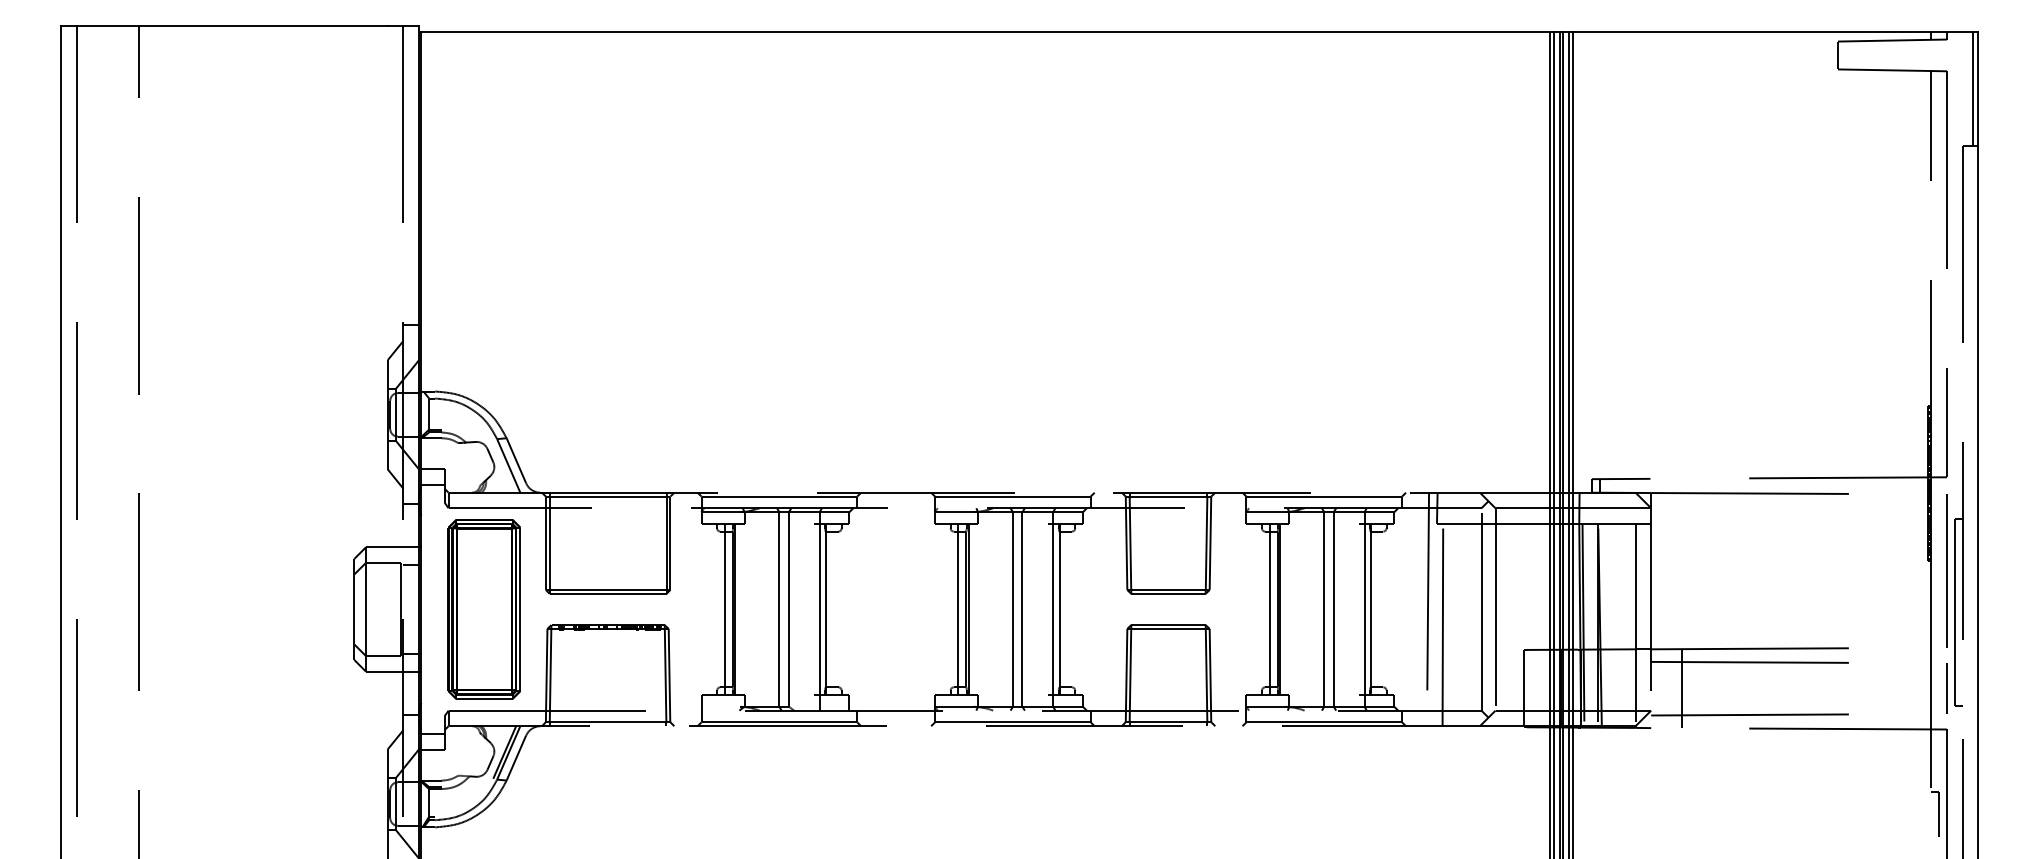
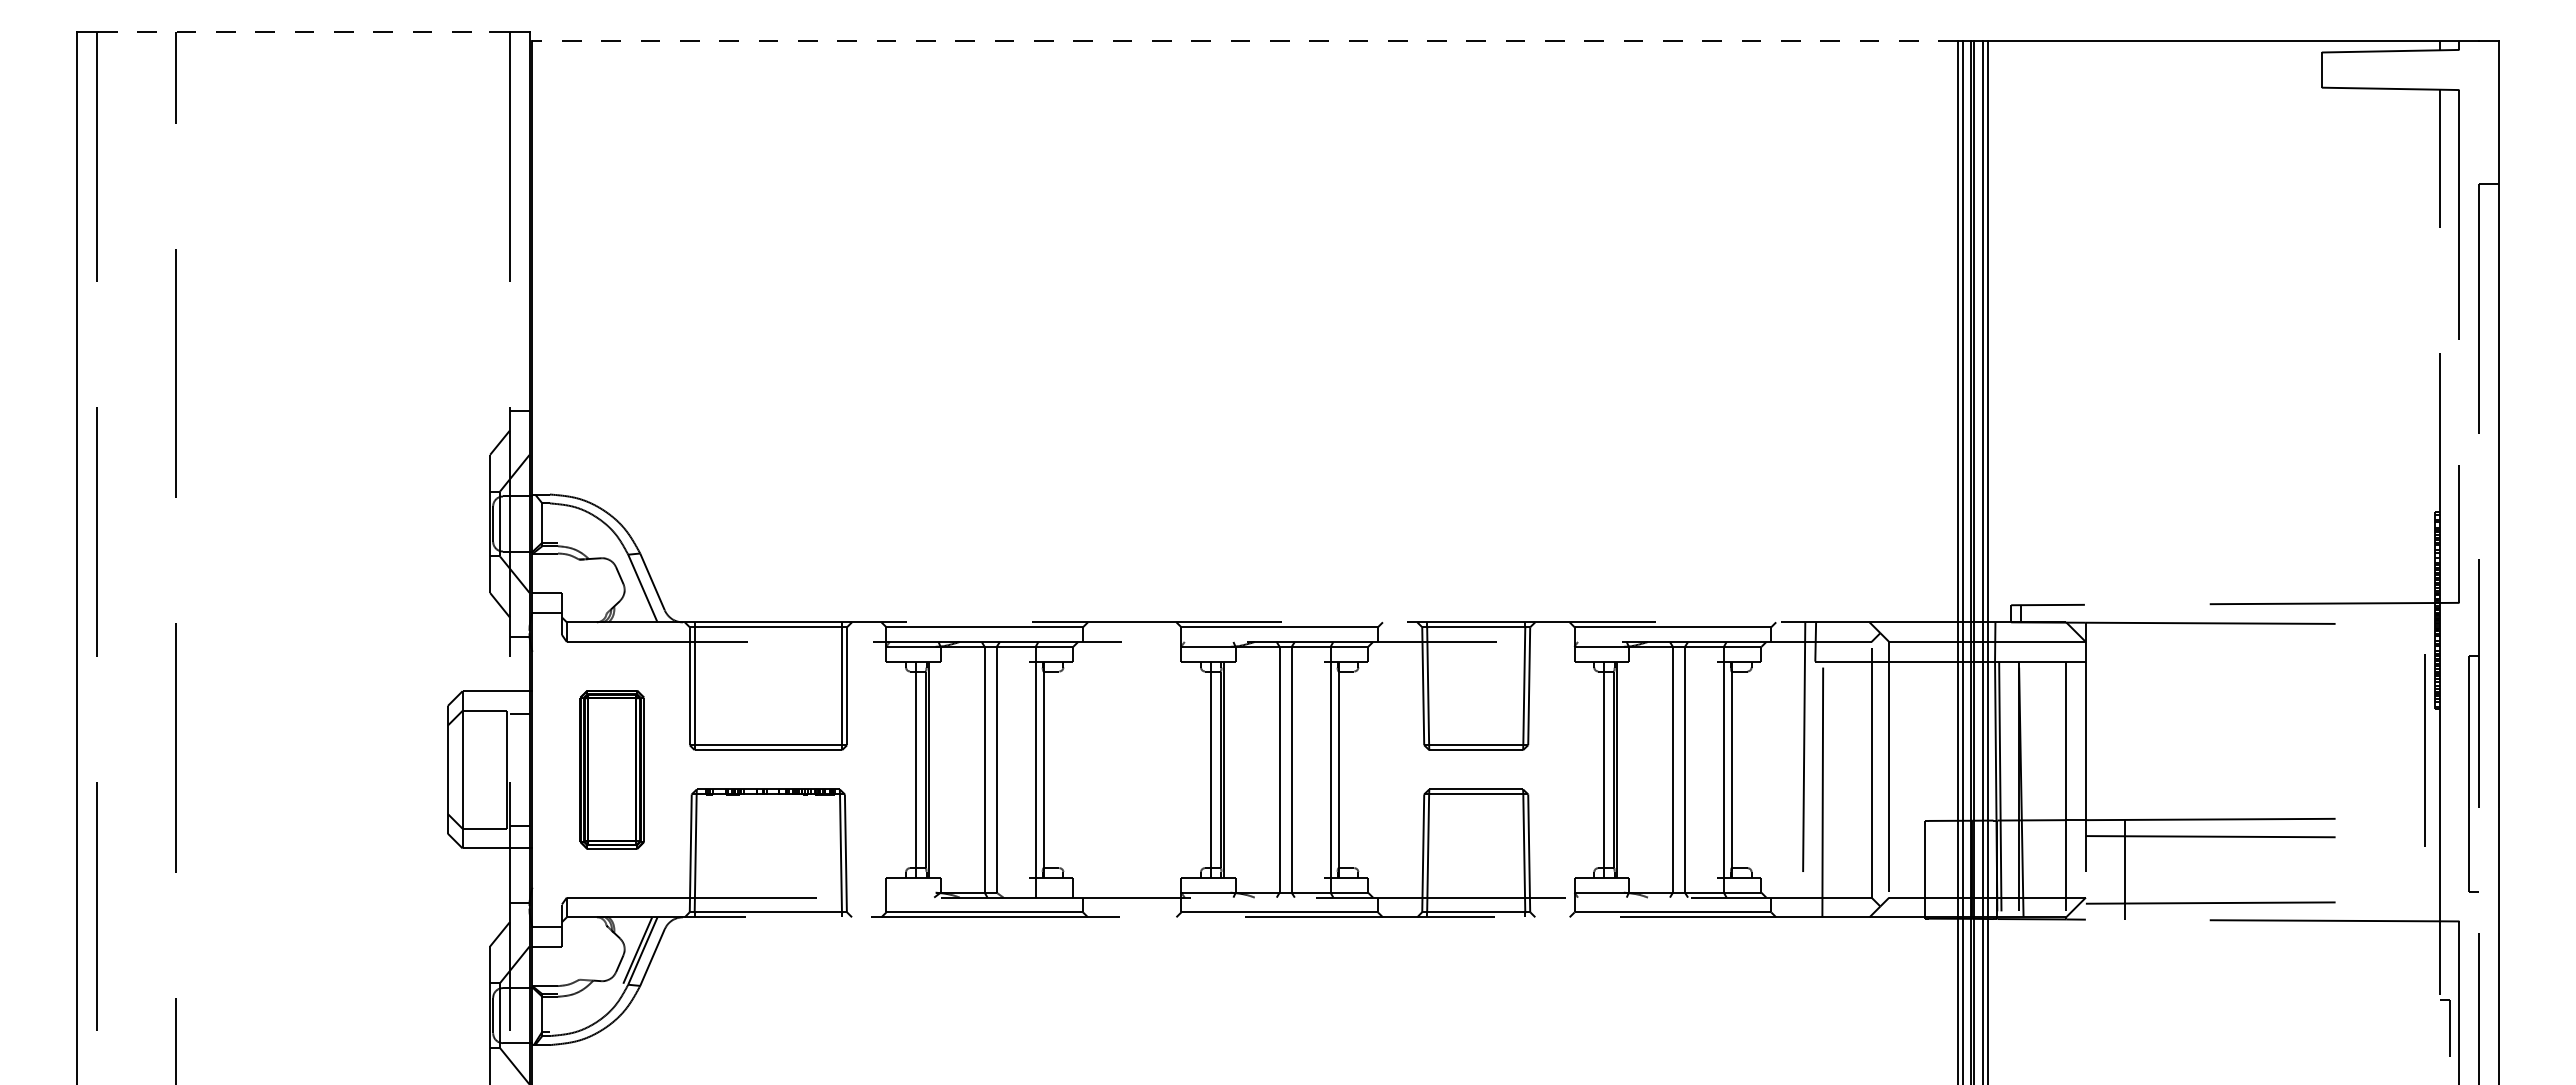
line: (232, 25) -> (294, 32), solid -> dashed
line: (985, 32) -> (1245, 40), solid -> dashed
line: (1973, 89) -> (2492, 112), removed
line: (1946, 571) -> (2424, 750), moved
part: (484, 609) -> (612, 769), size x0.7
line: (1946, 688) -> (2459, 869), removed

